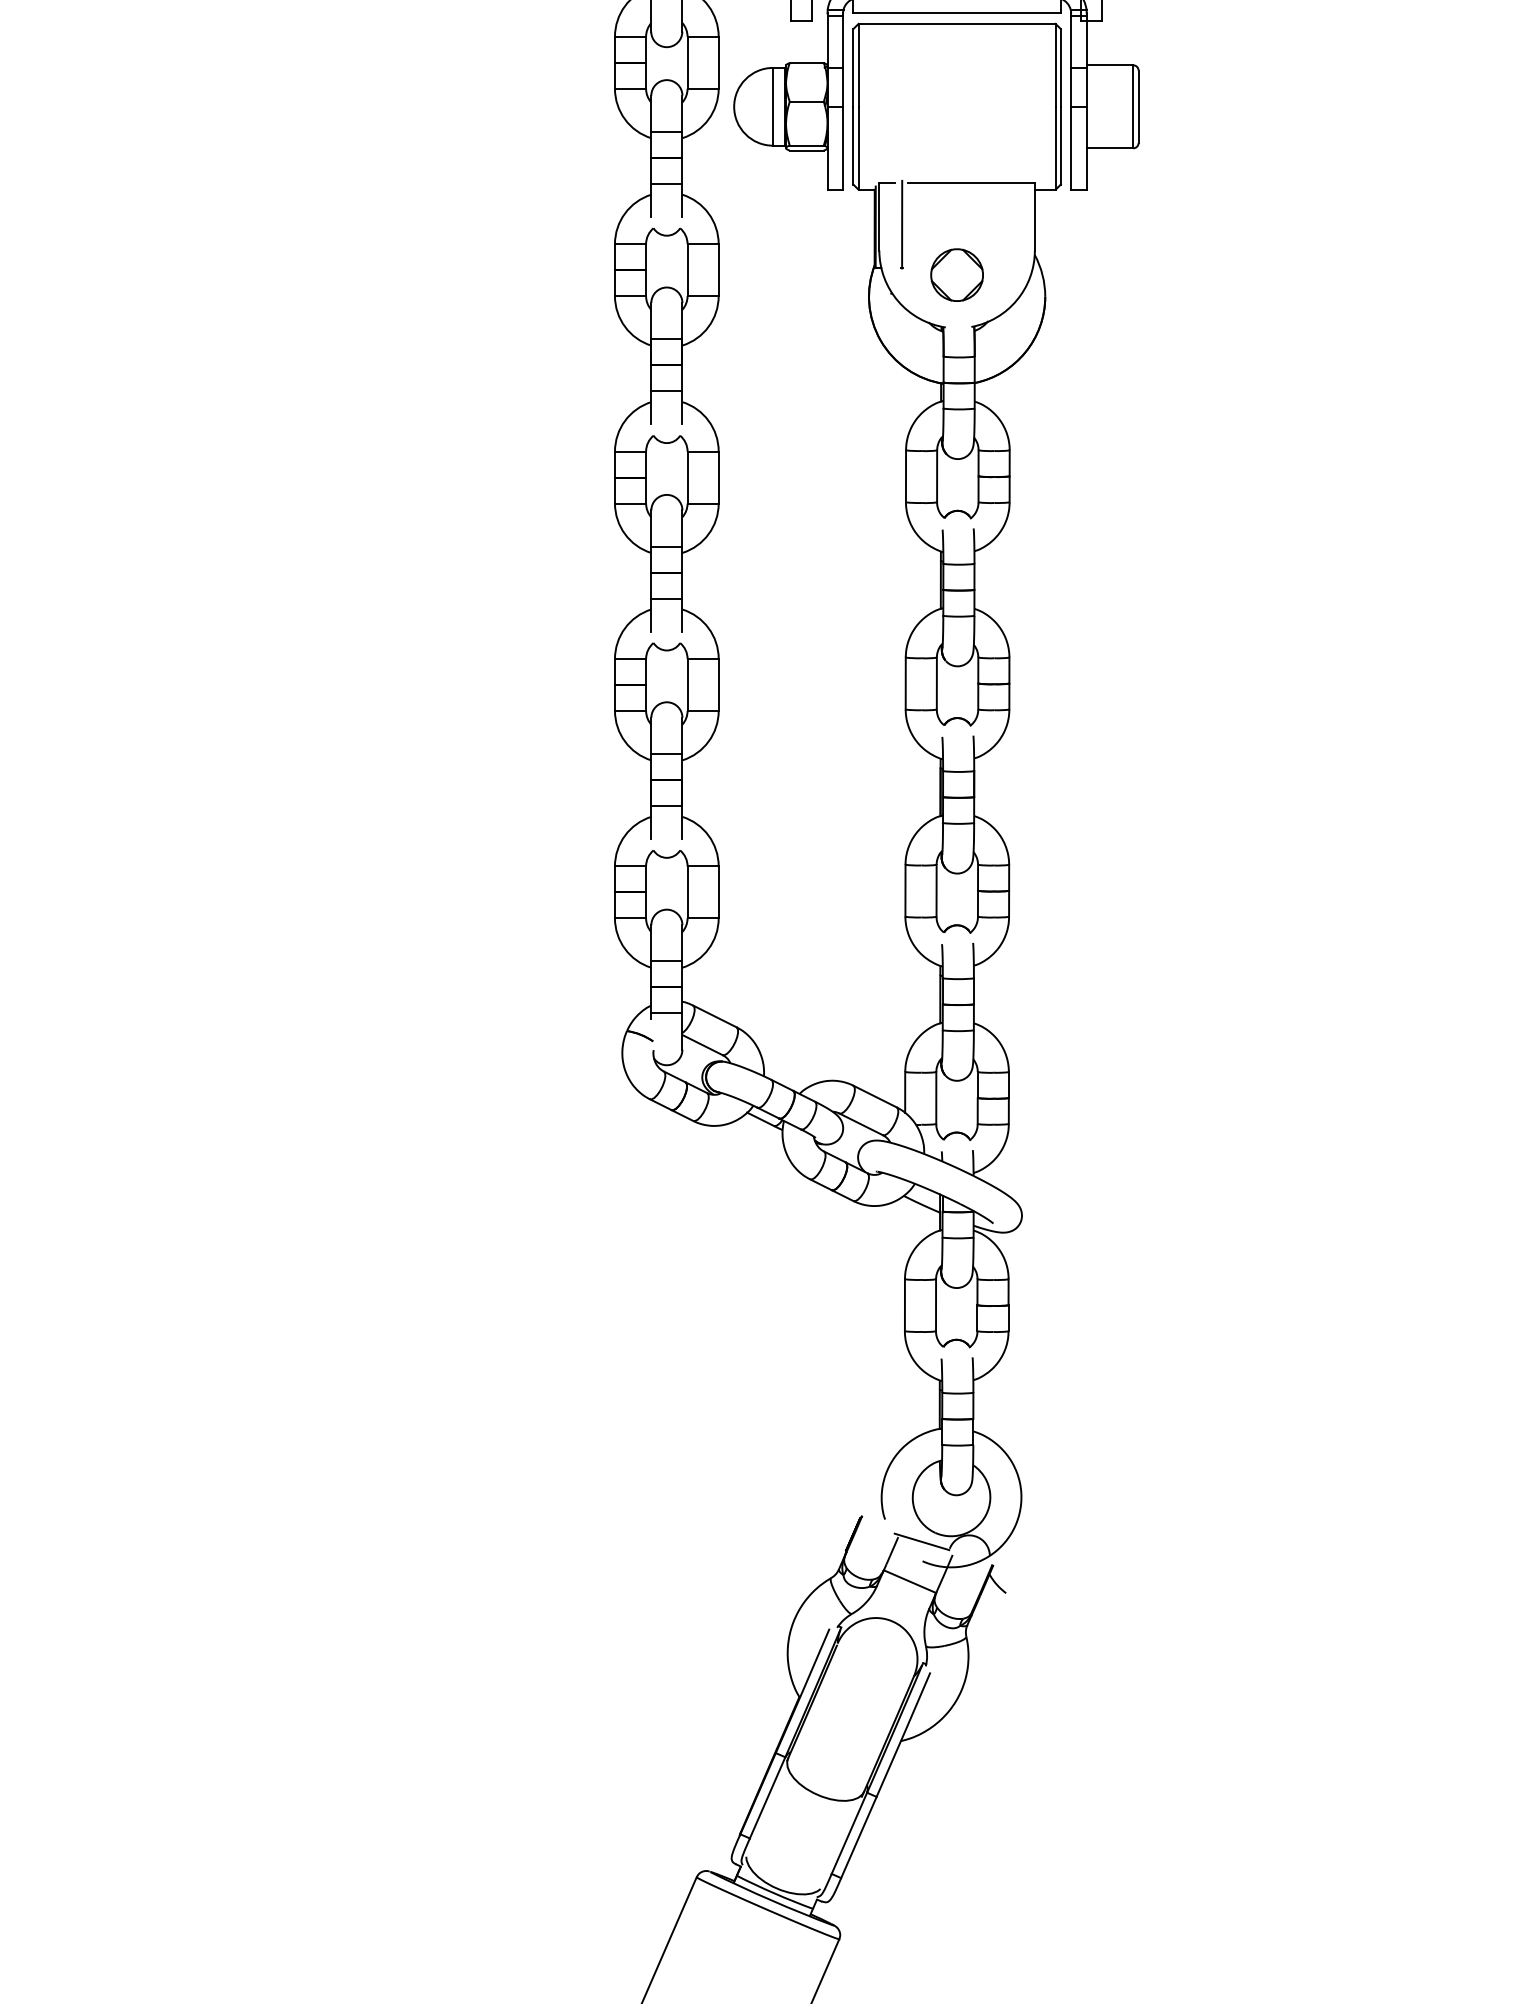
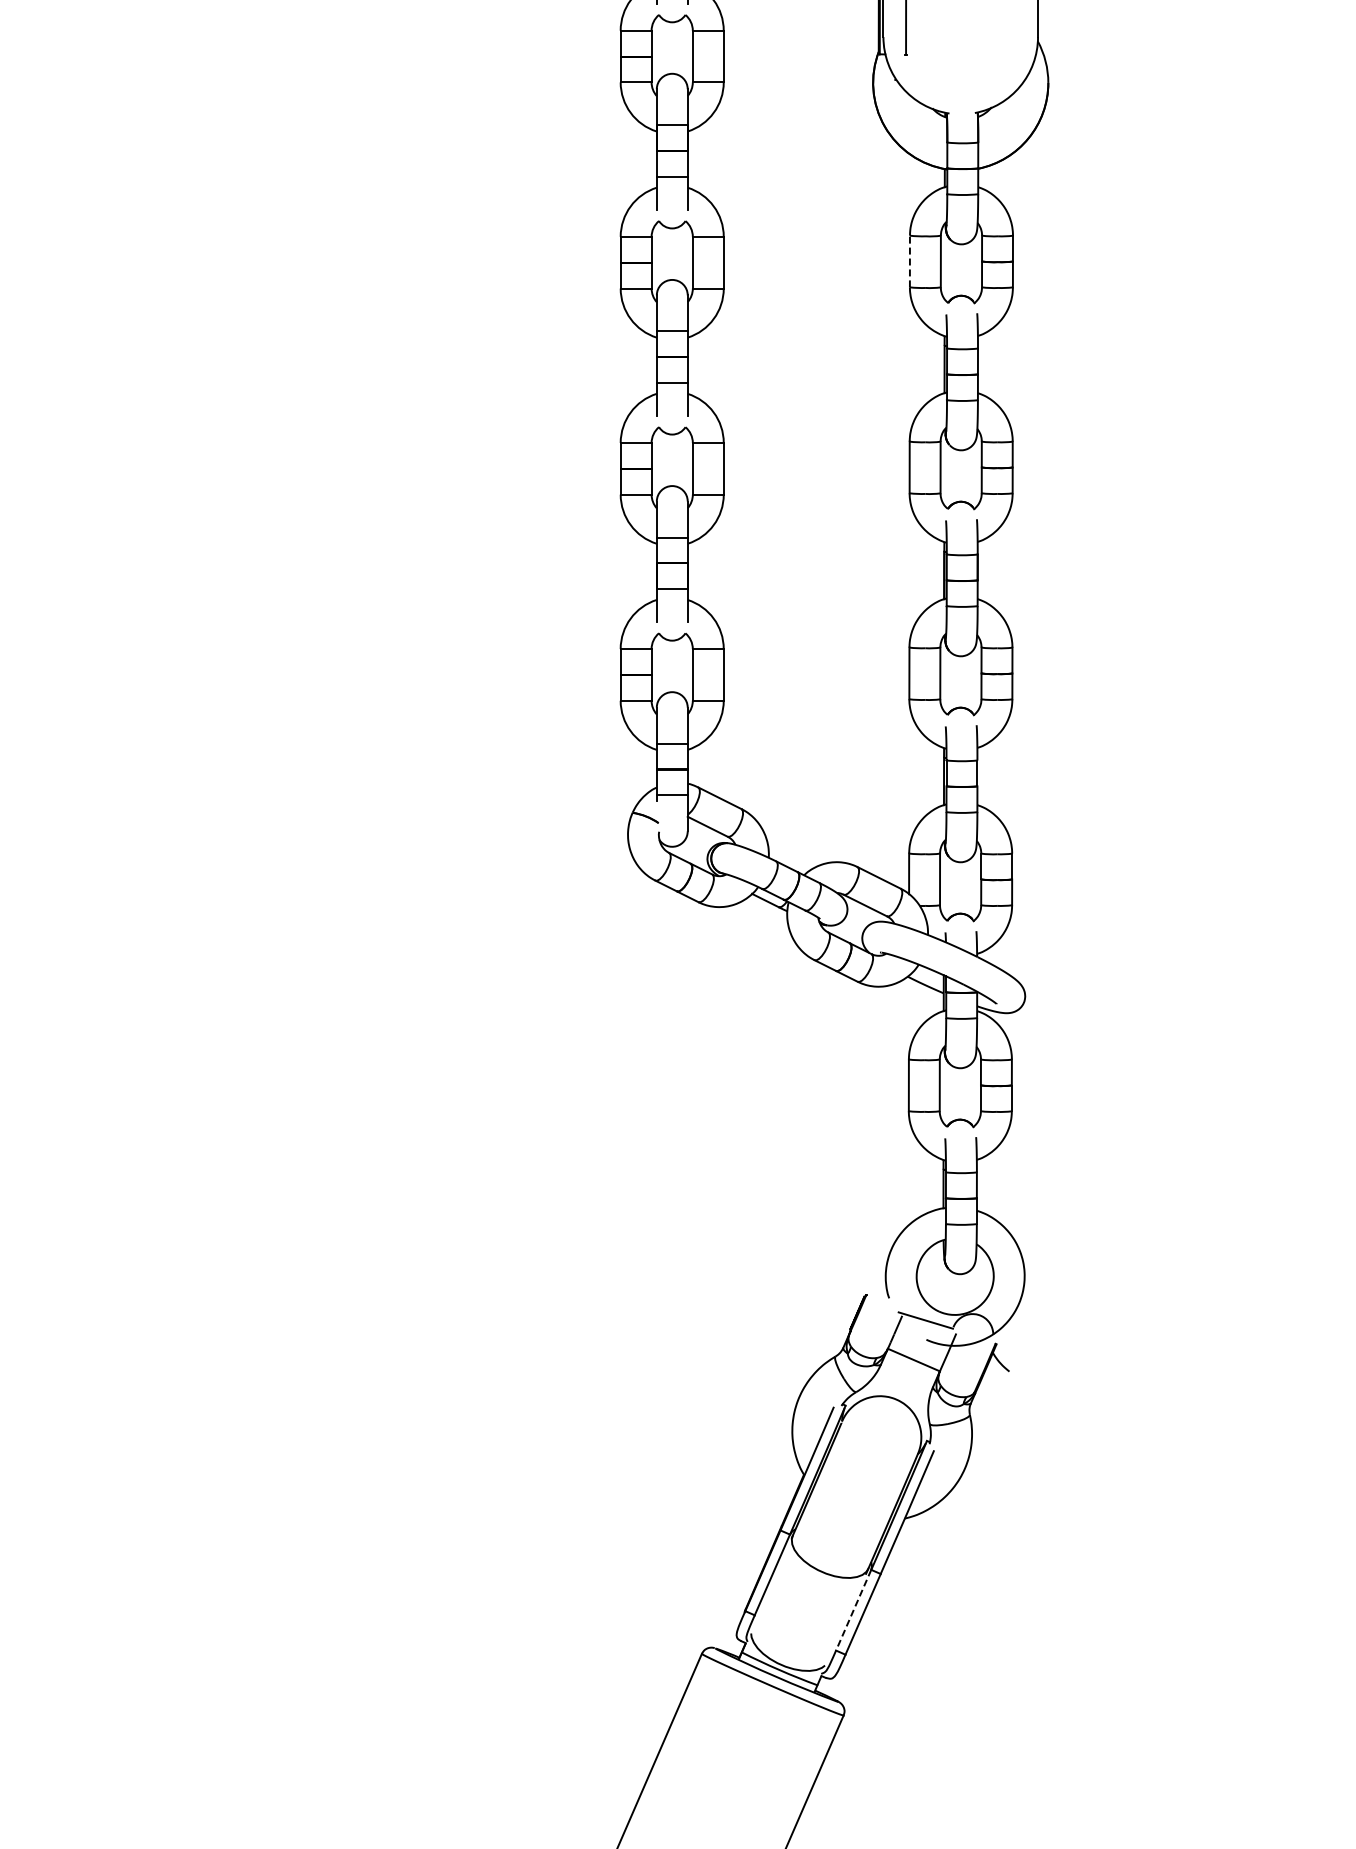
part: (956, 274) -> (960, 60), removed
line: (906, 476) -> (910, 261), solid -> dashed
line: (849, 1833) -> (853, 1610), solid -> dashed

